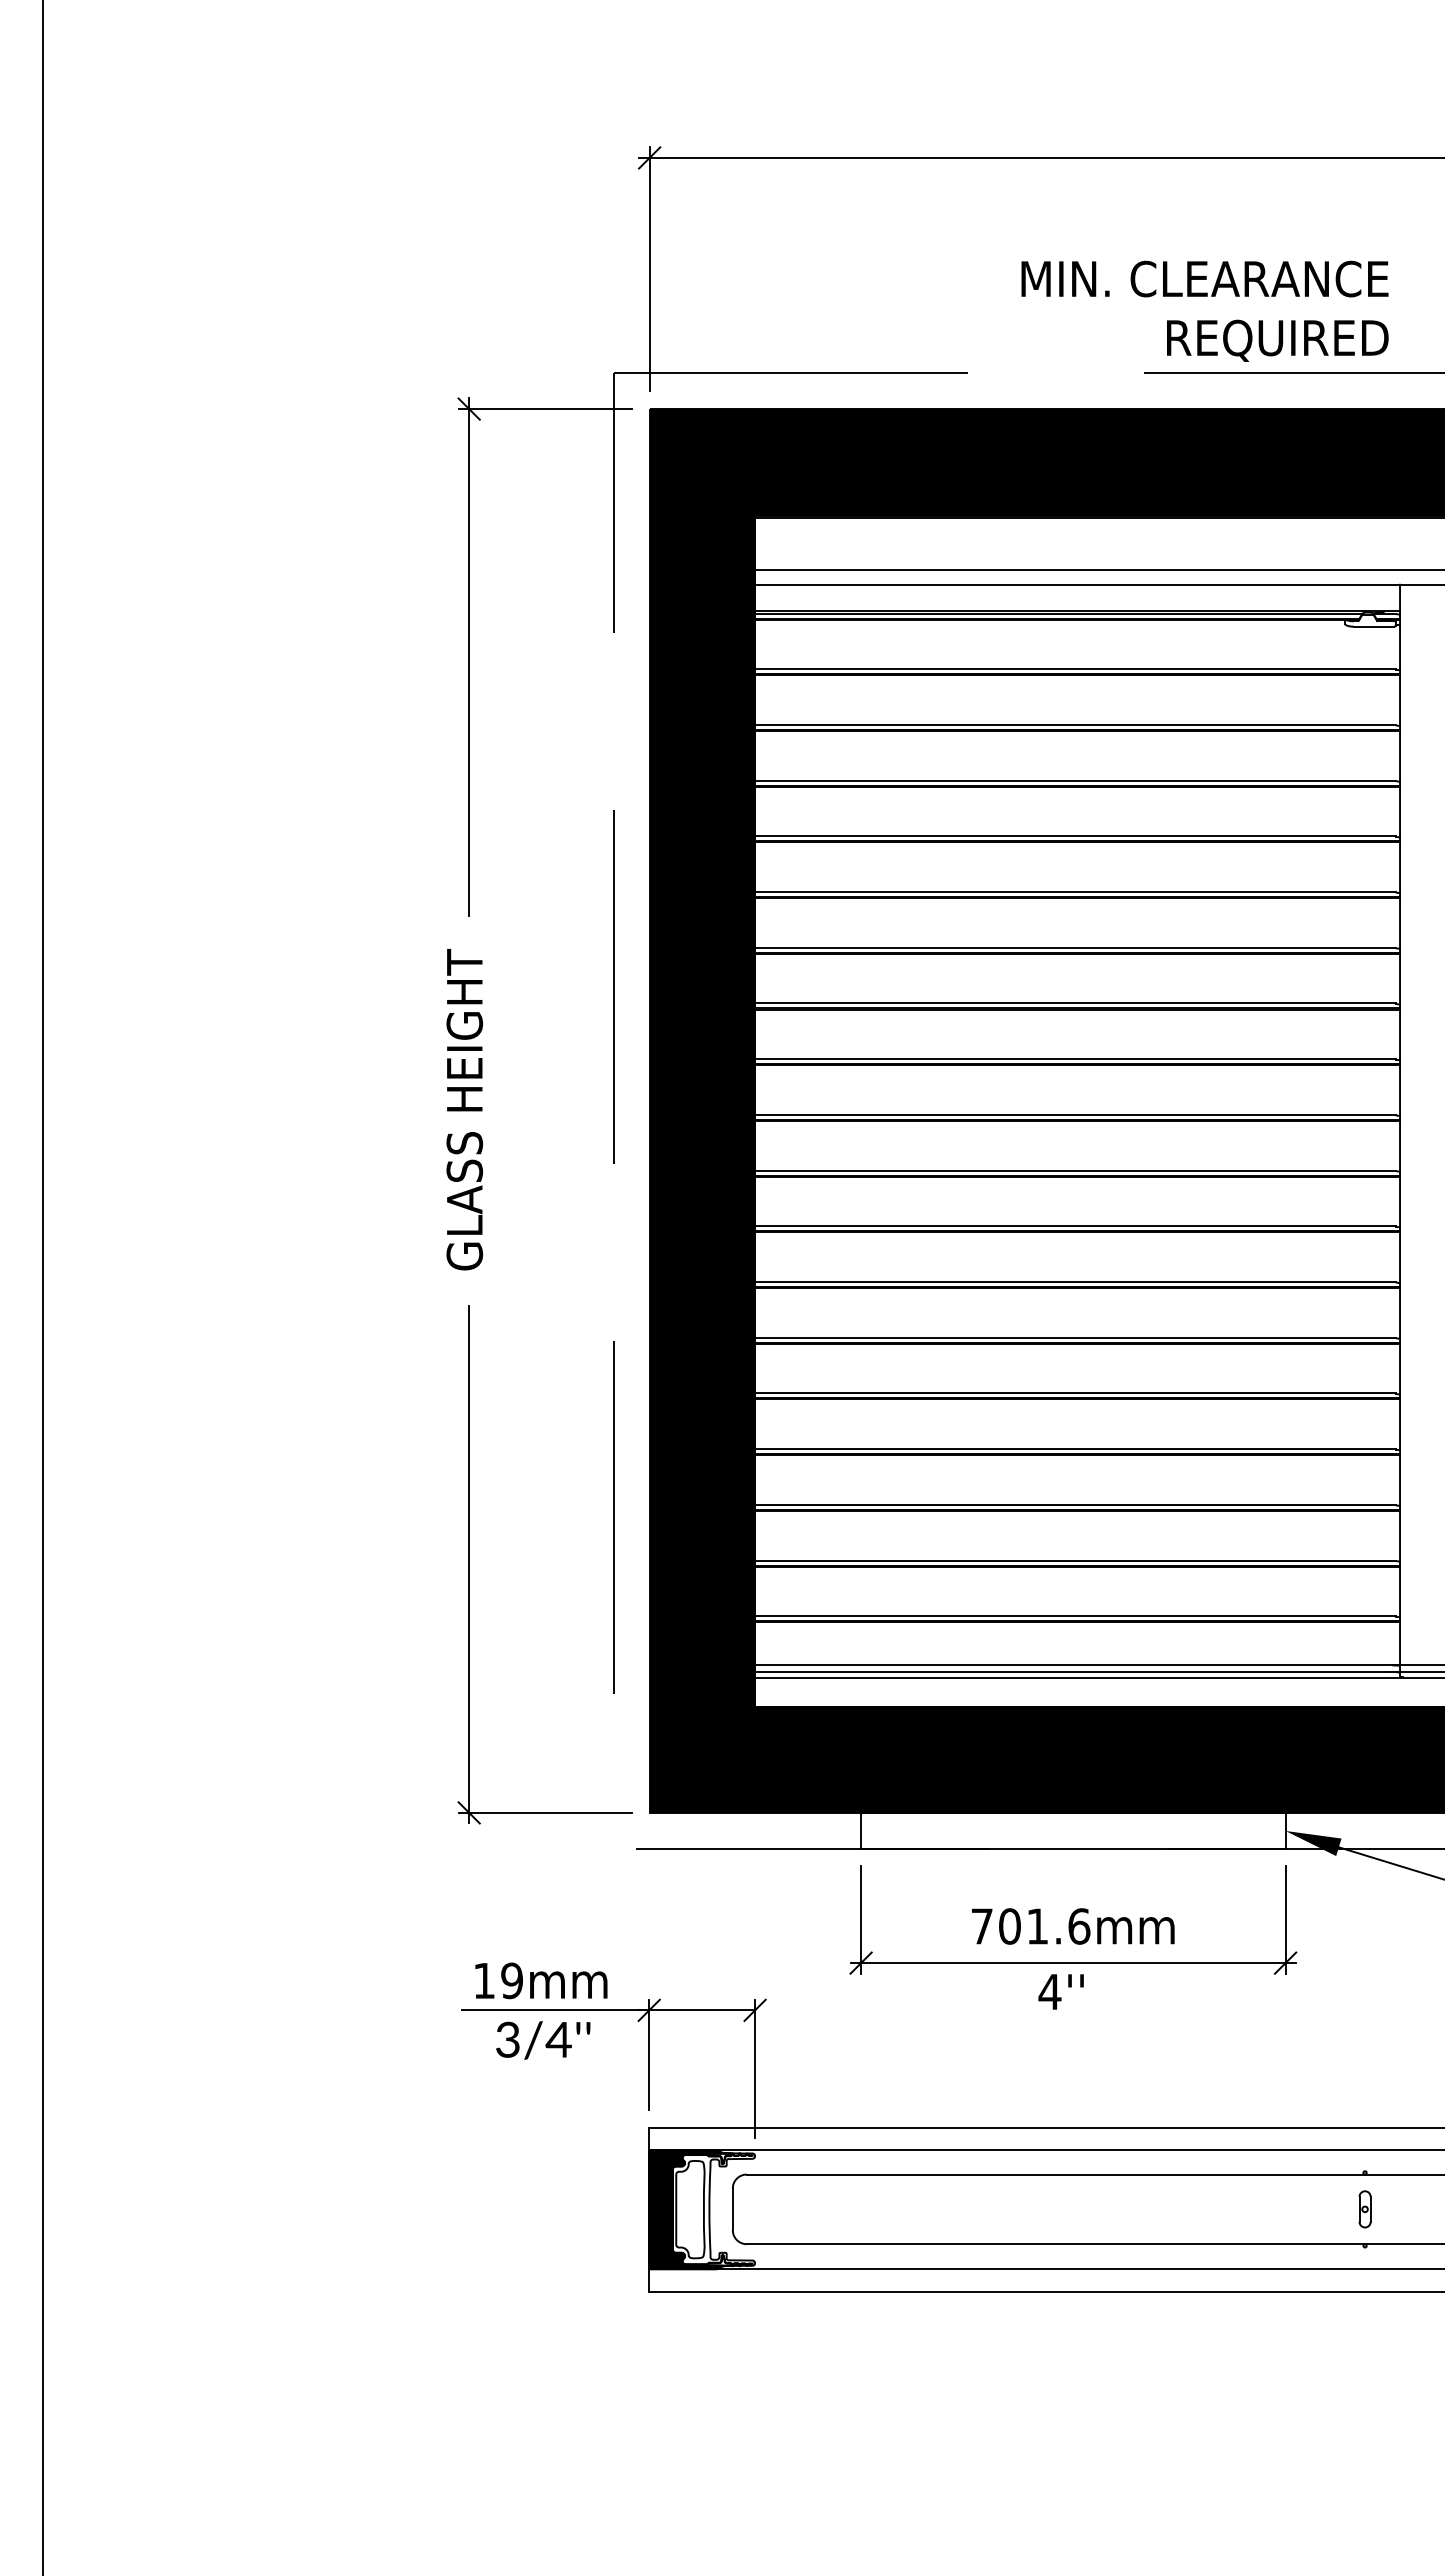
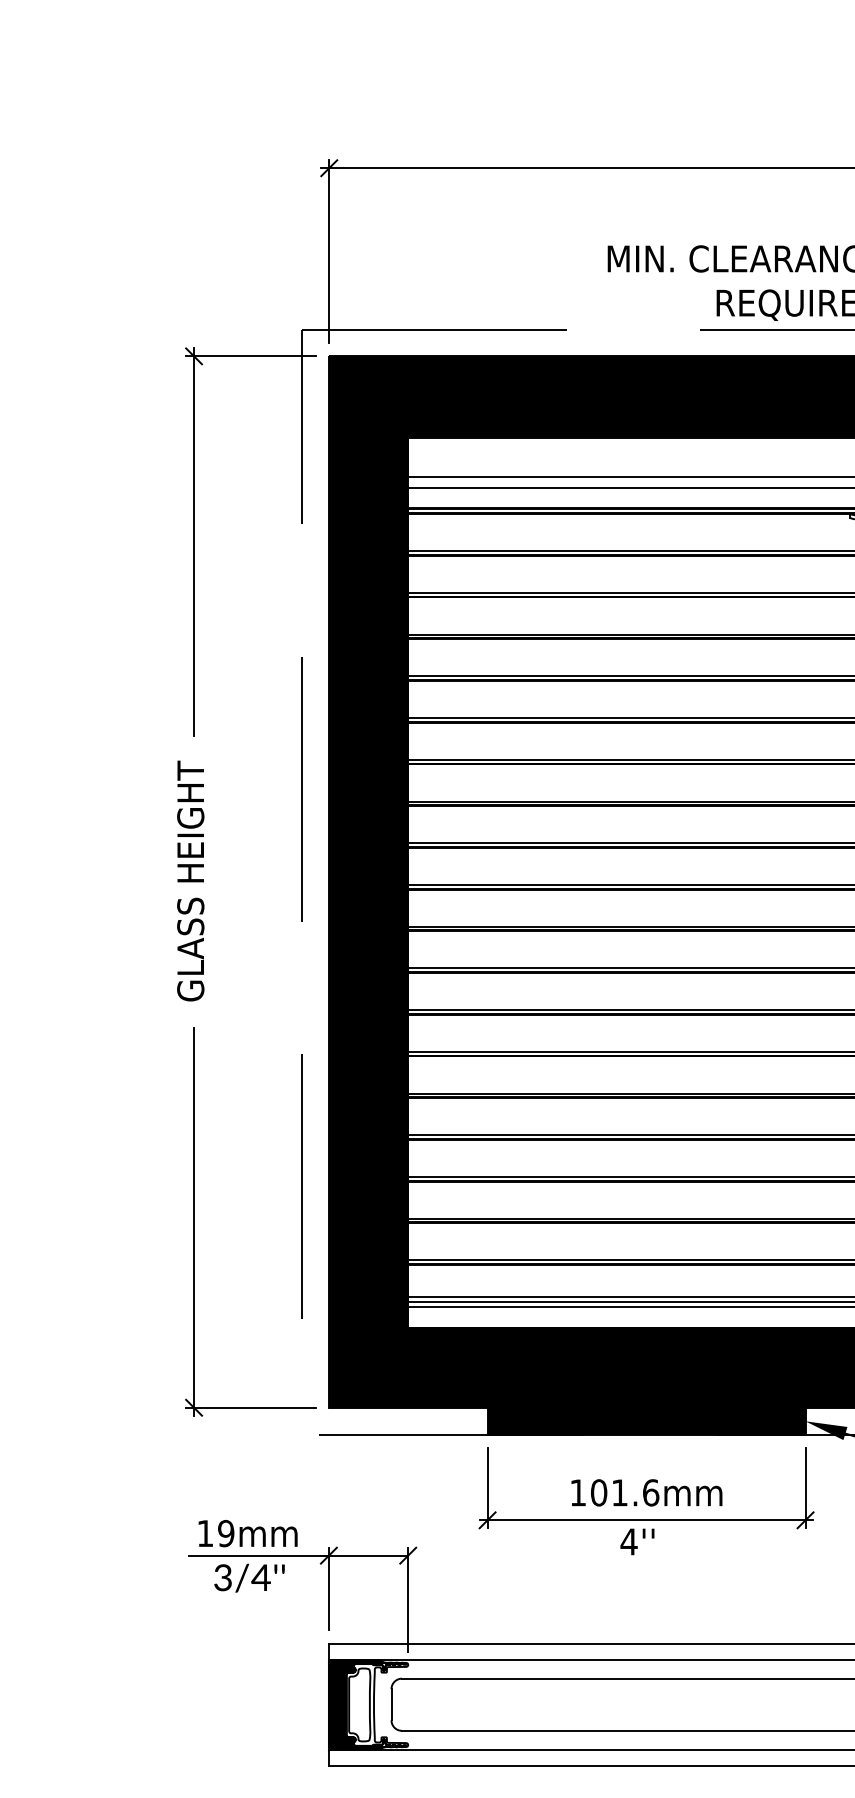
fill: (1073, 1830) -> (646, 1420), added
text: (982, 1926) -> (578, 1492), 701.6mm -> 101.6mm

